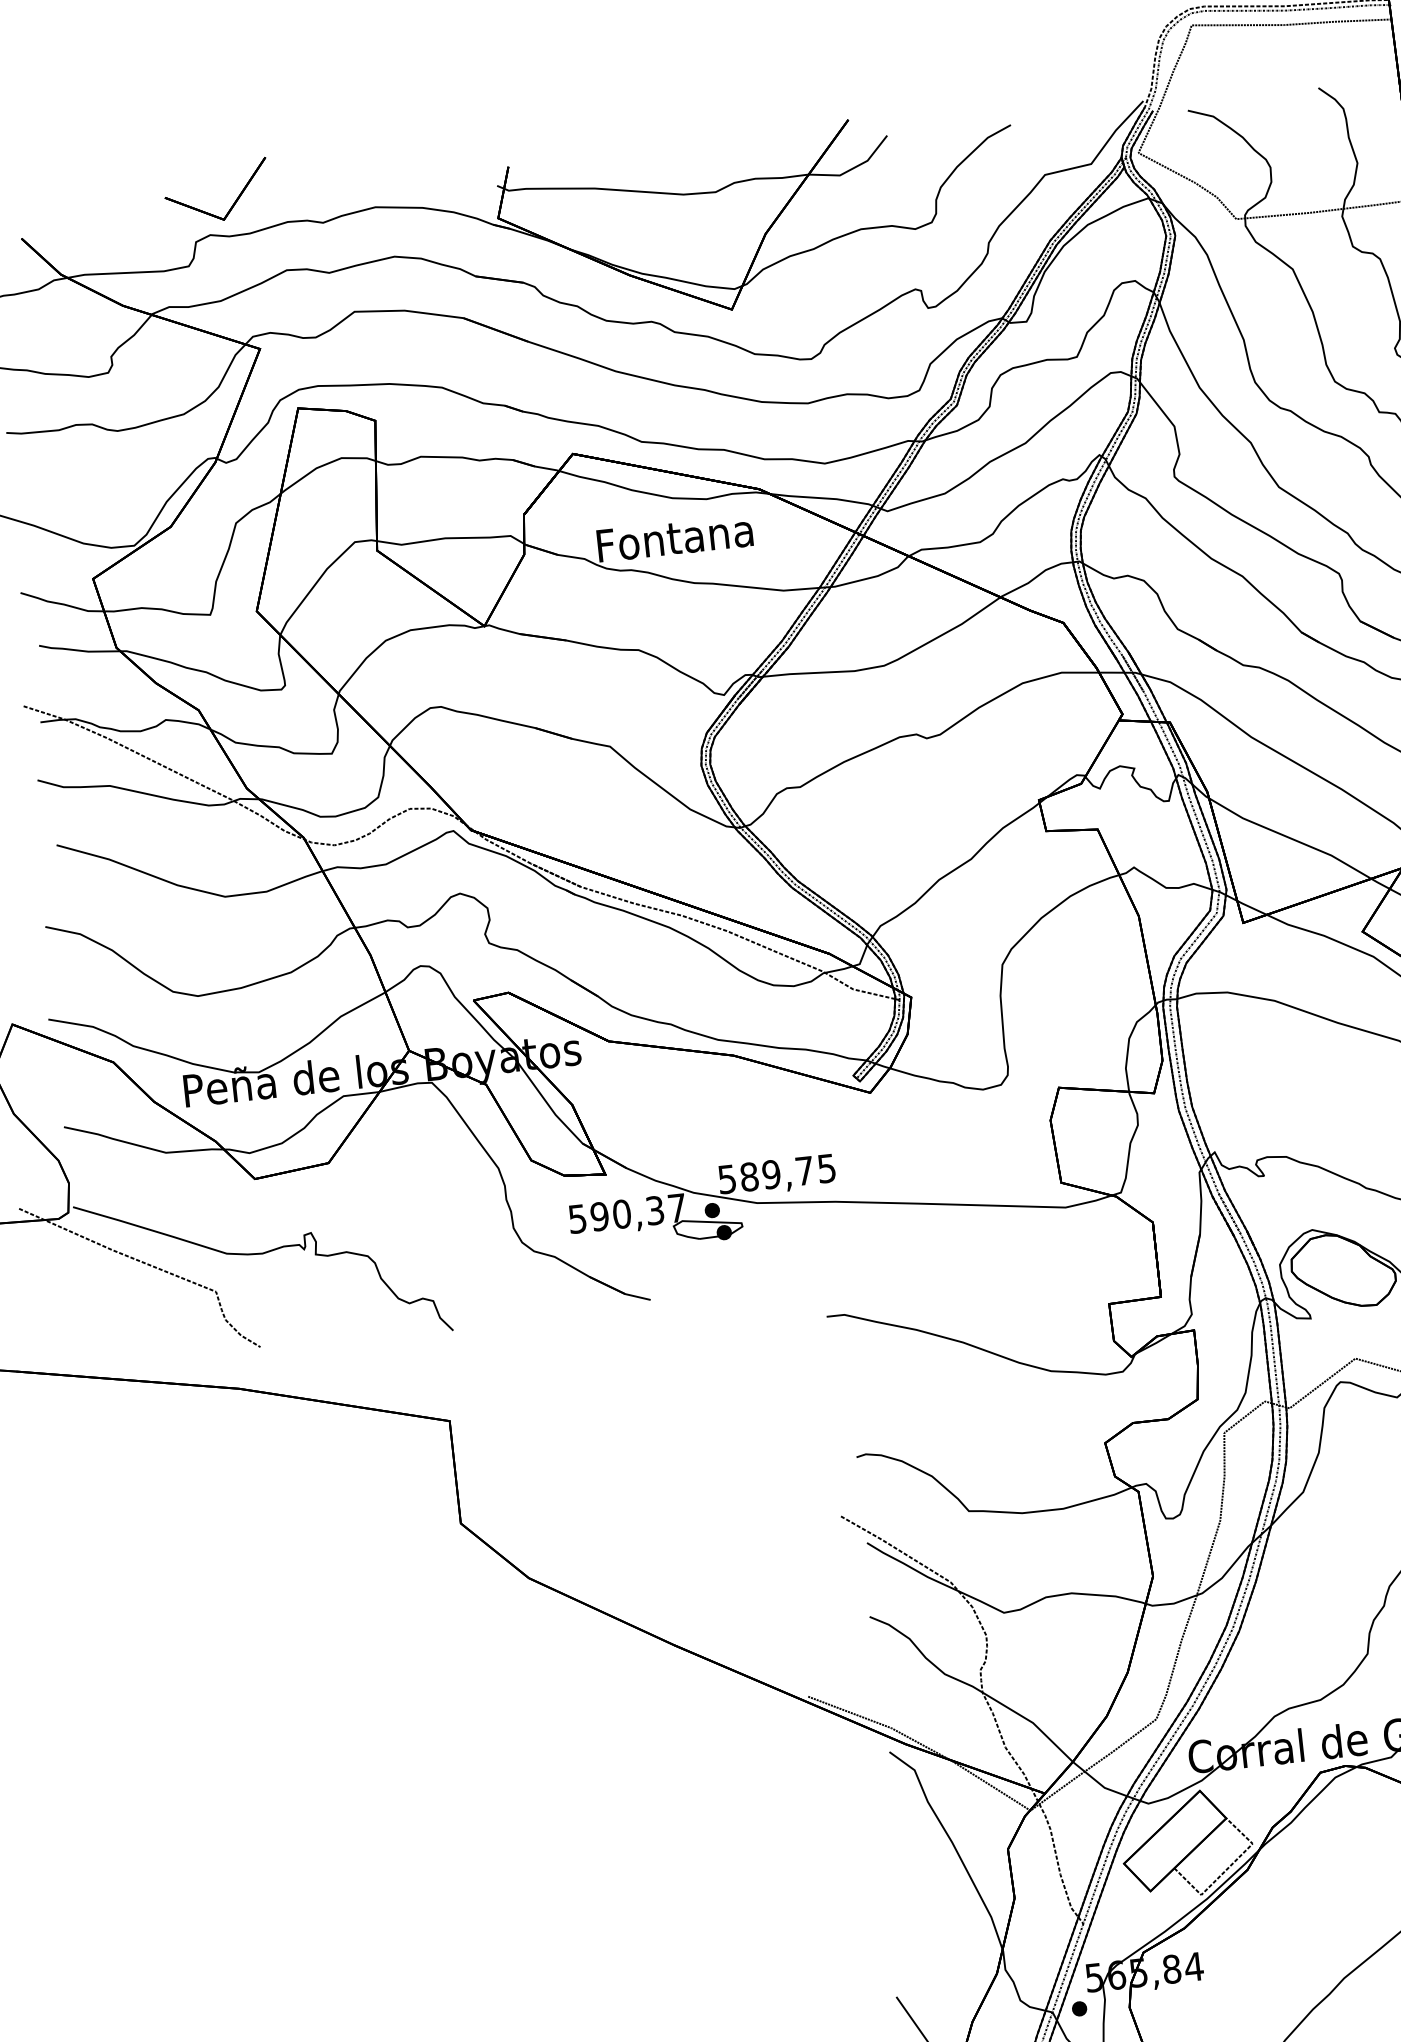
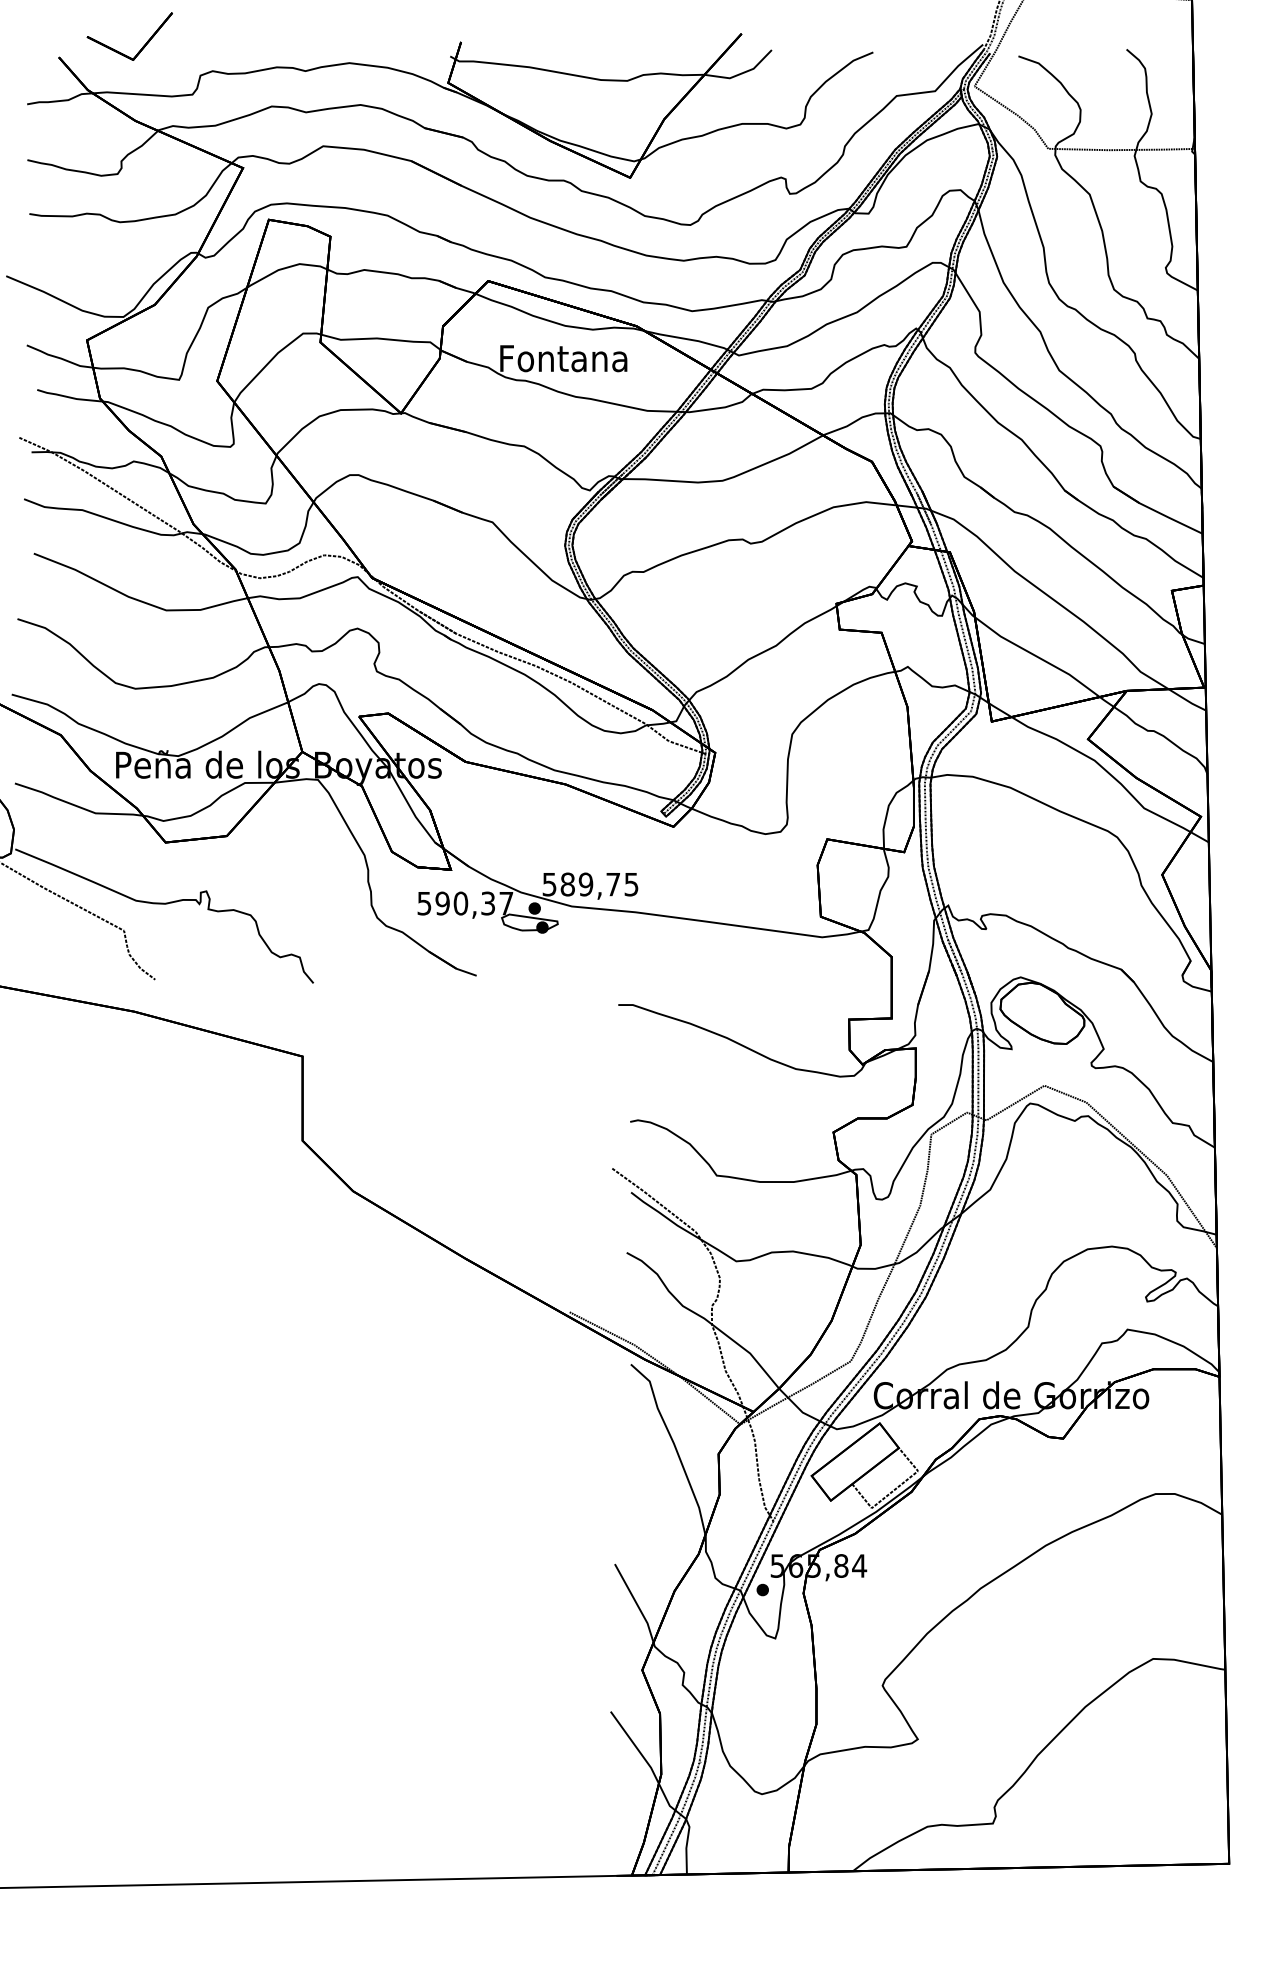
part: (233, 202) -> (142, 46), moved

